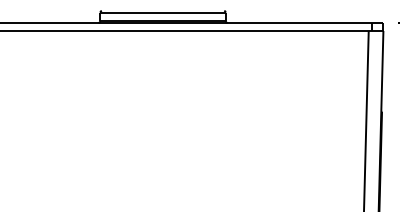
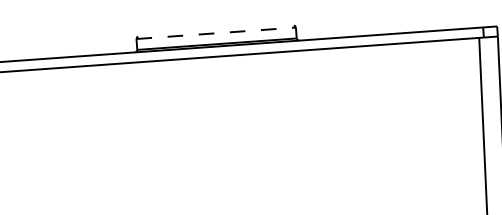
line: (163, 12) -> (216, 33), solid -> dashed

